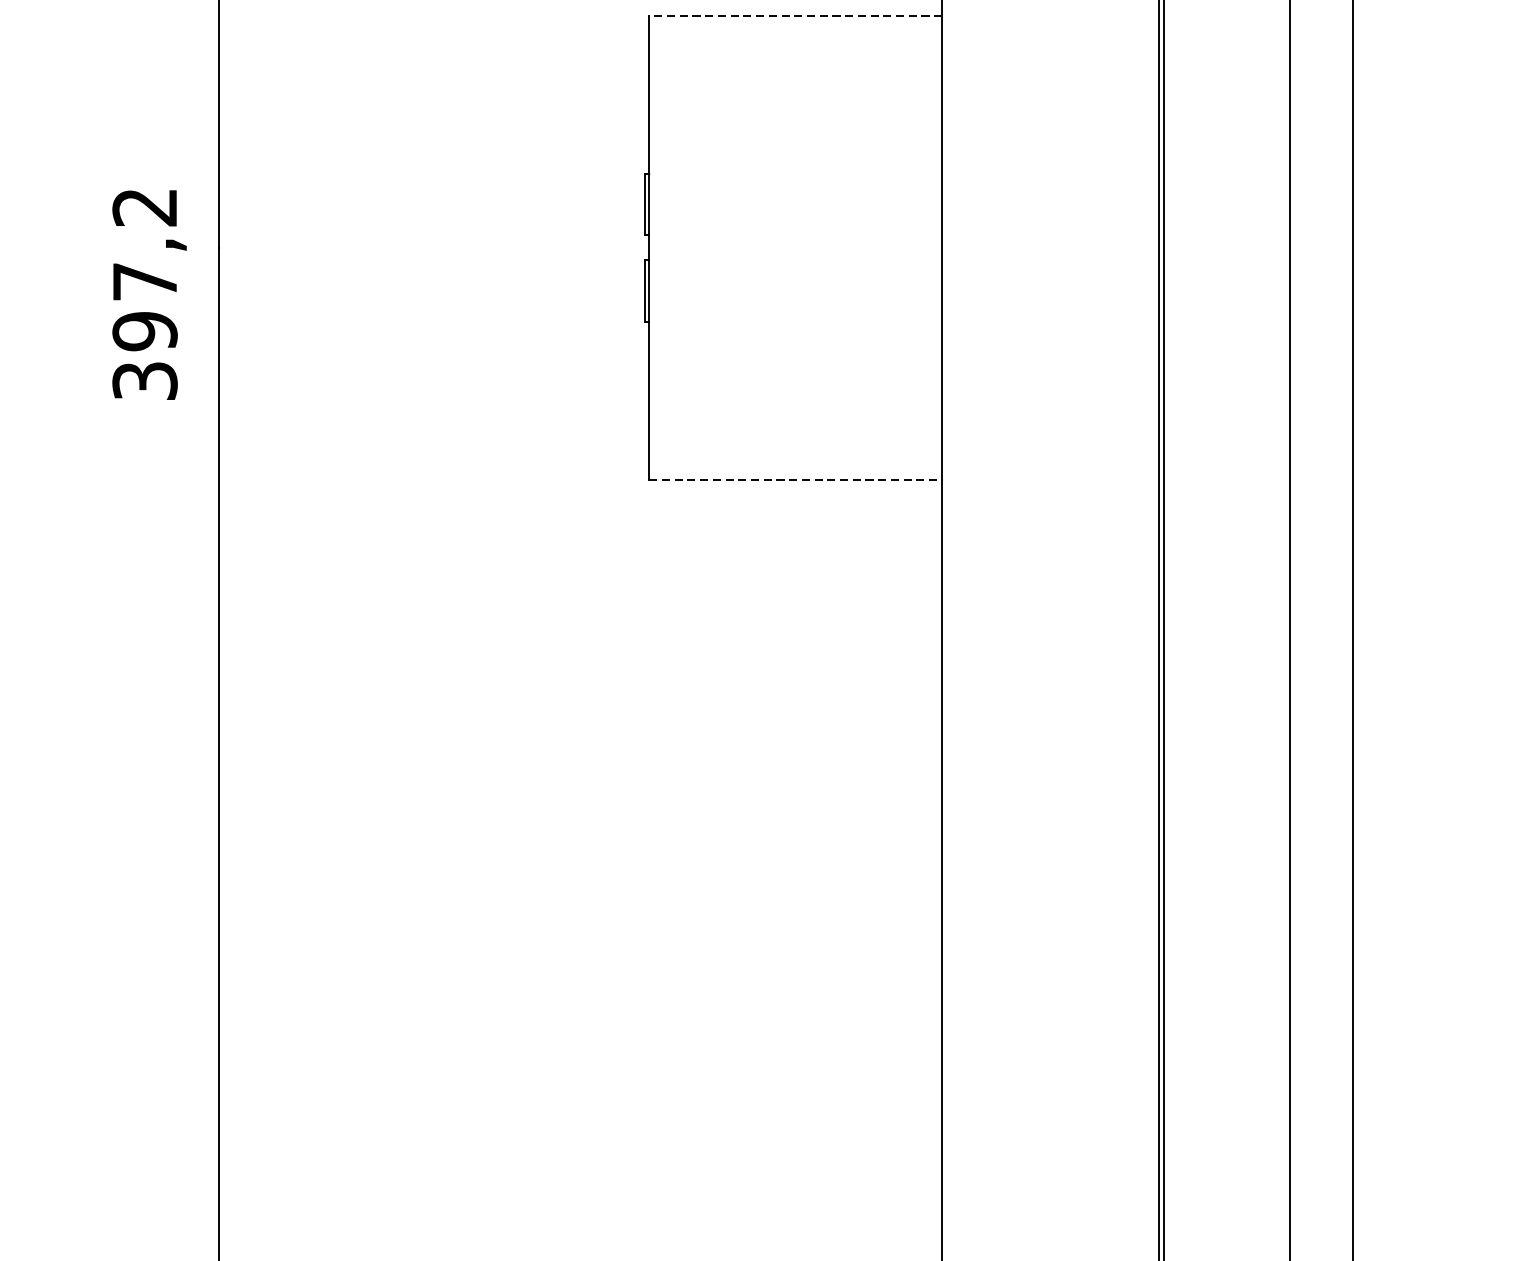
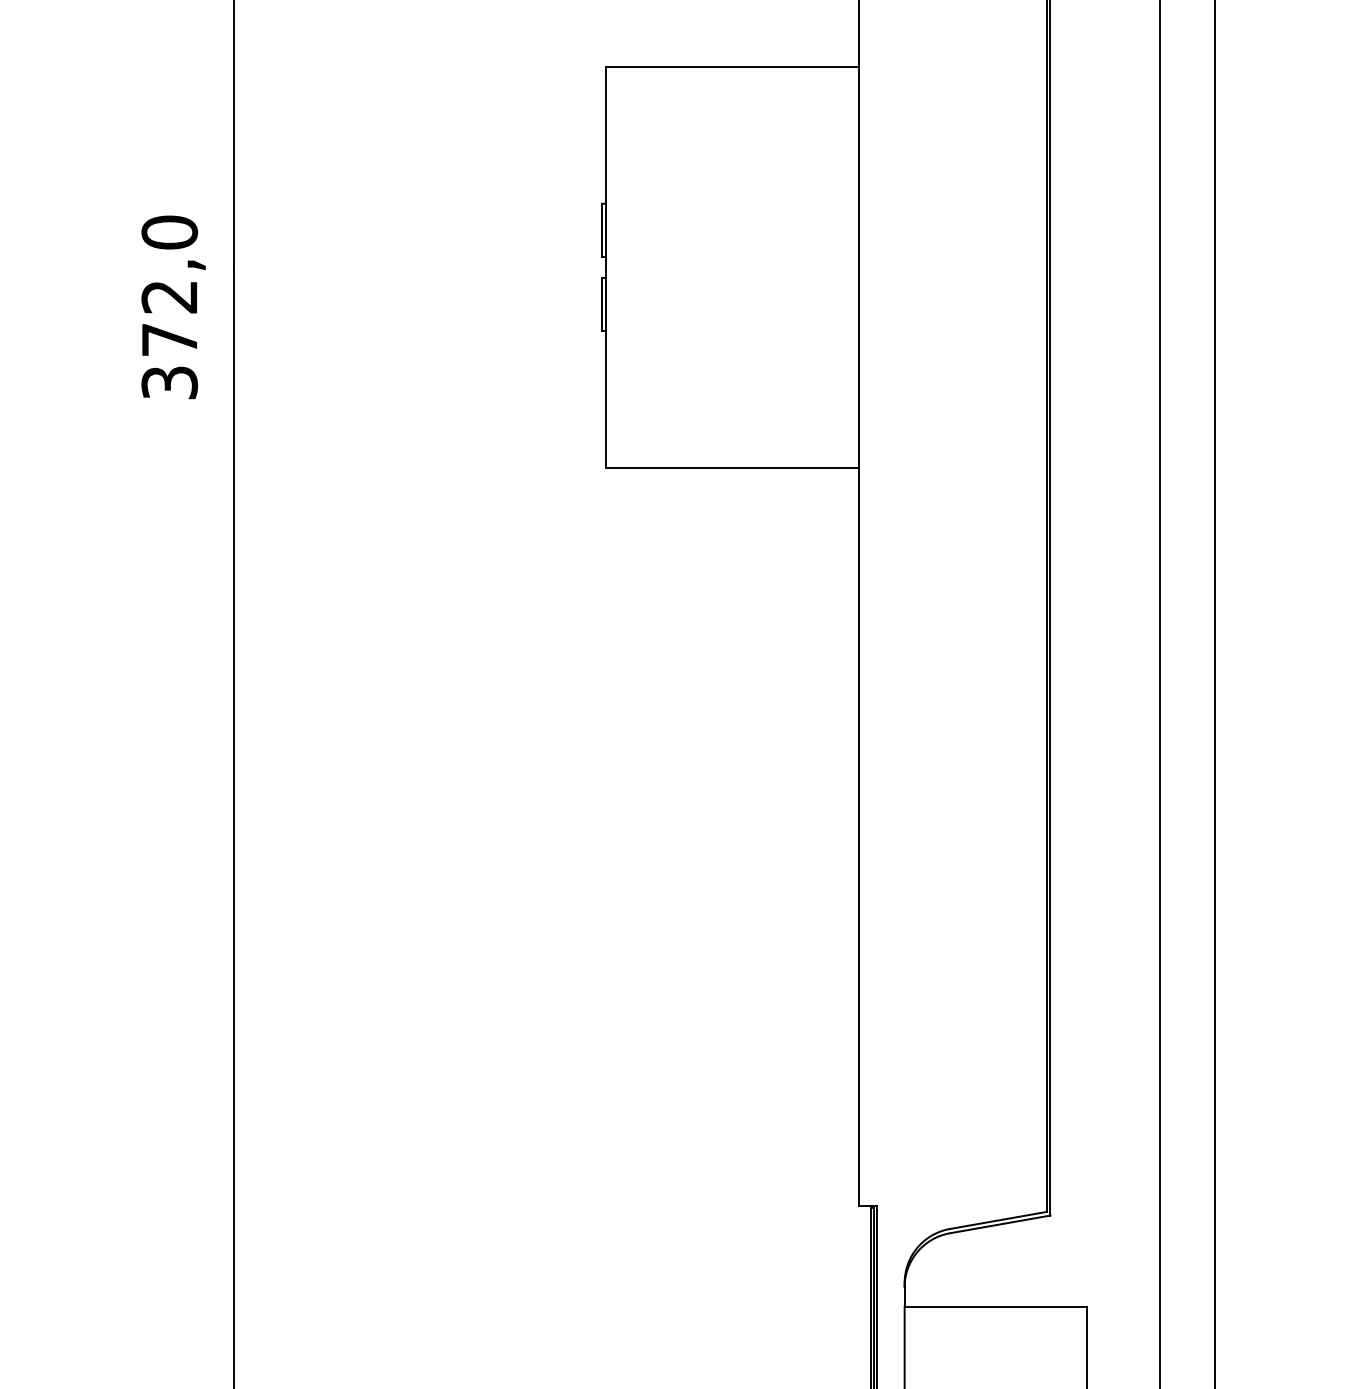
line: (795, 16) -> (732, 67), dashed -> solid
text: (144, 268) -> (169, 285), 397,2 -> 372,0
line: (795, 480) -> (732, 468), dashed -> solid

